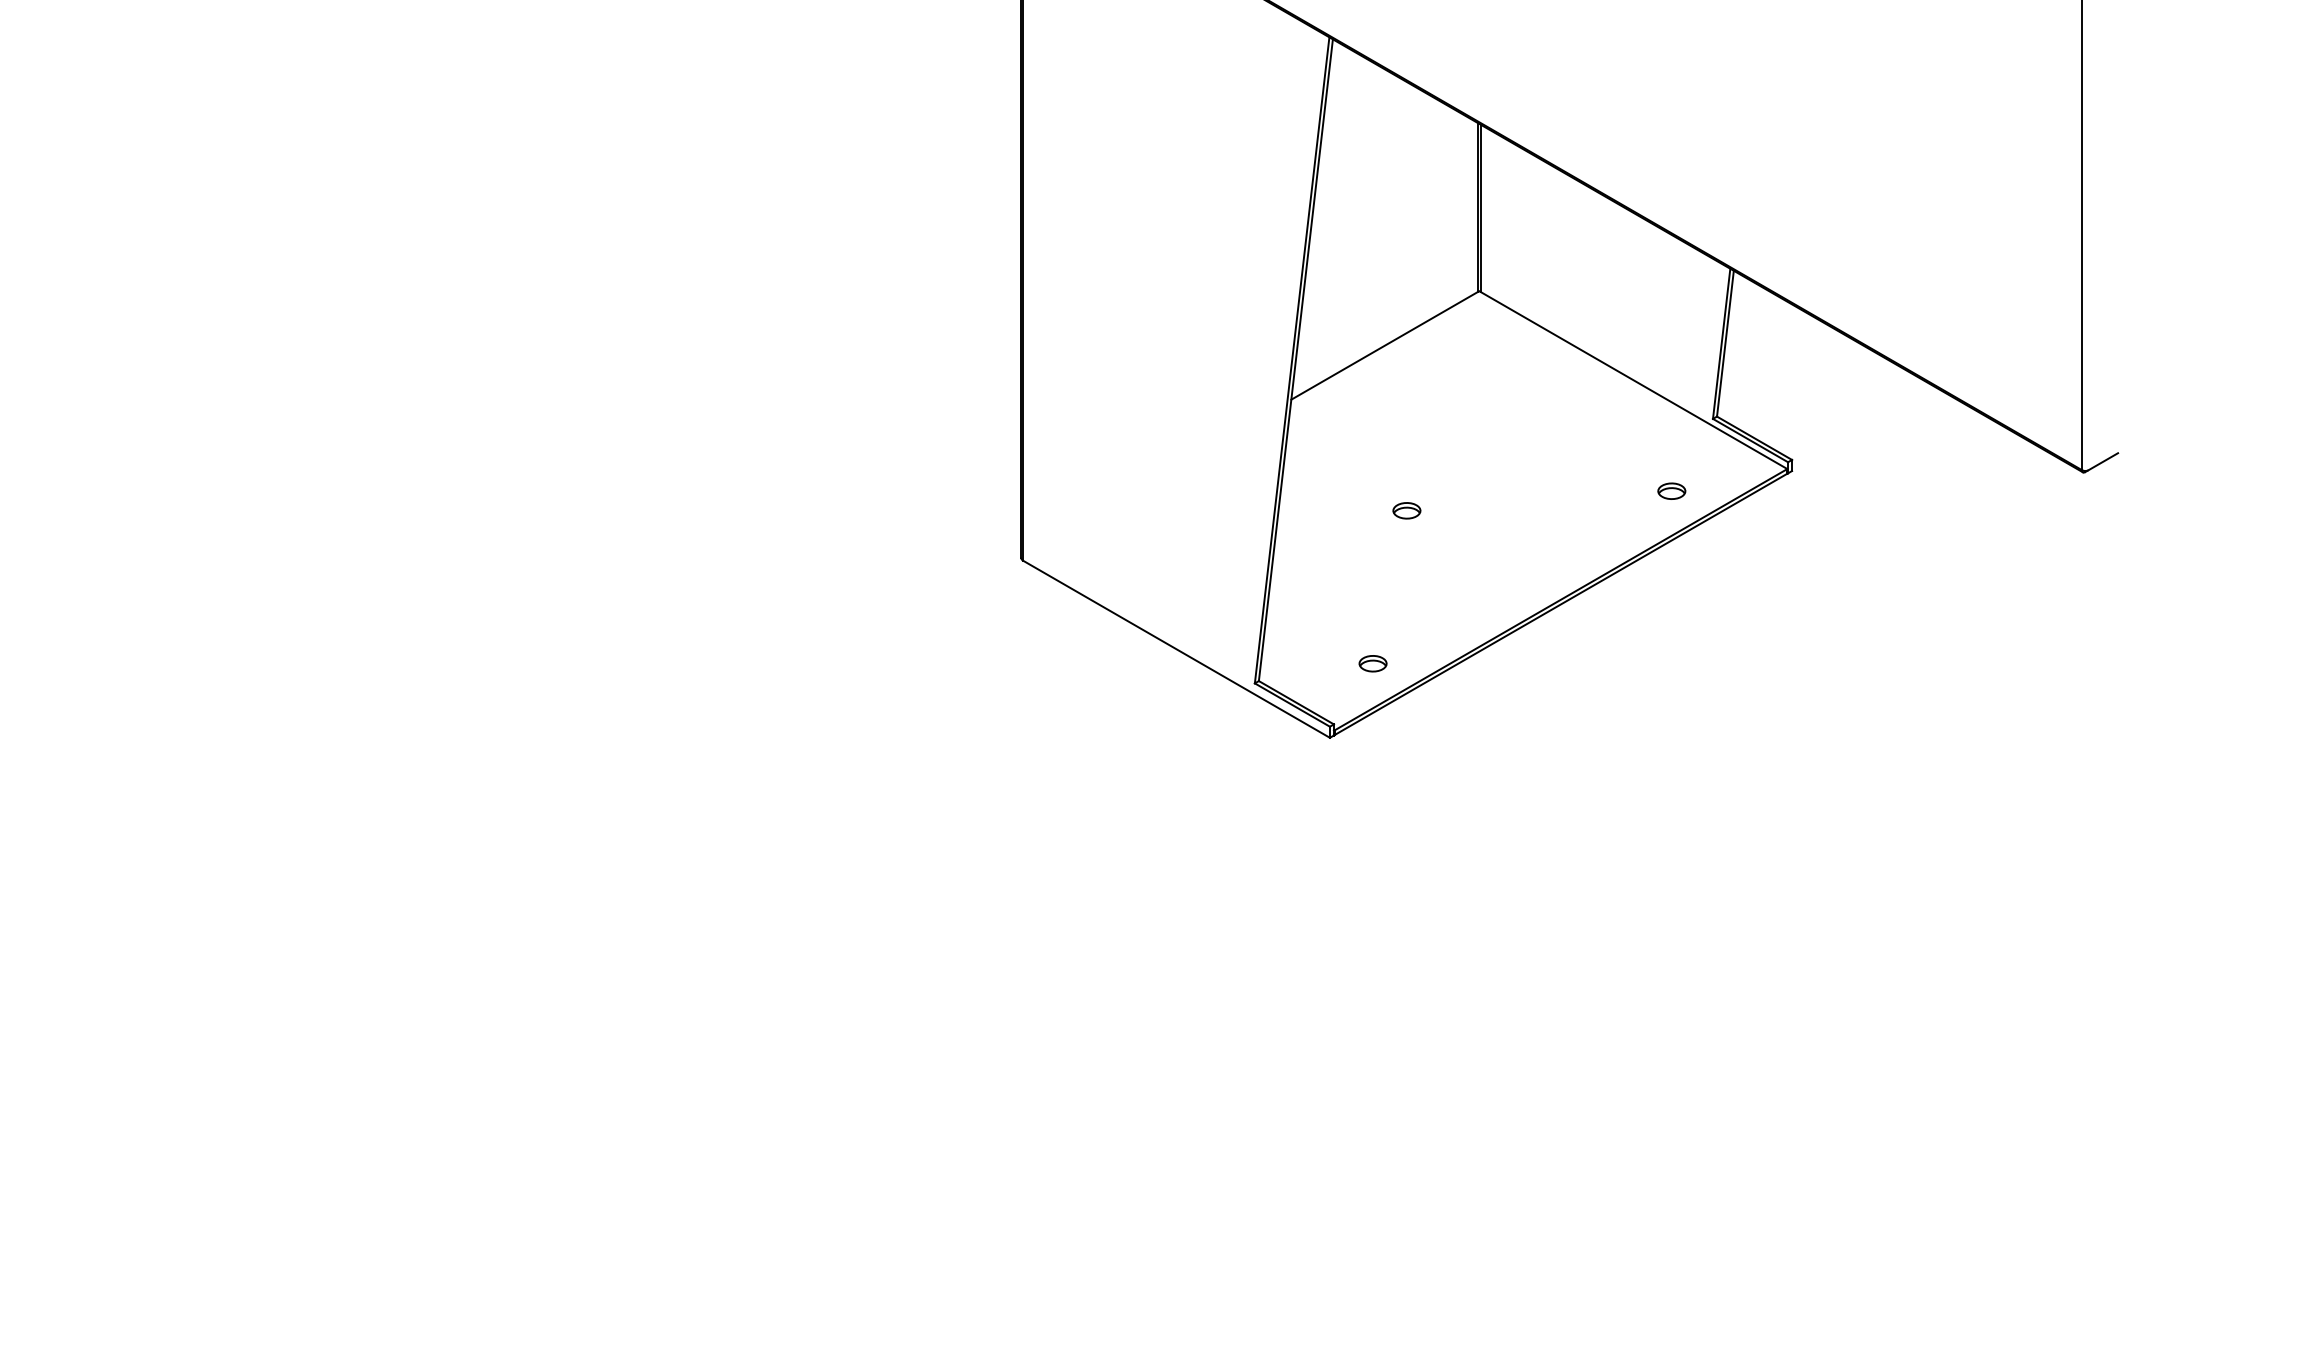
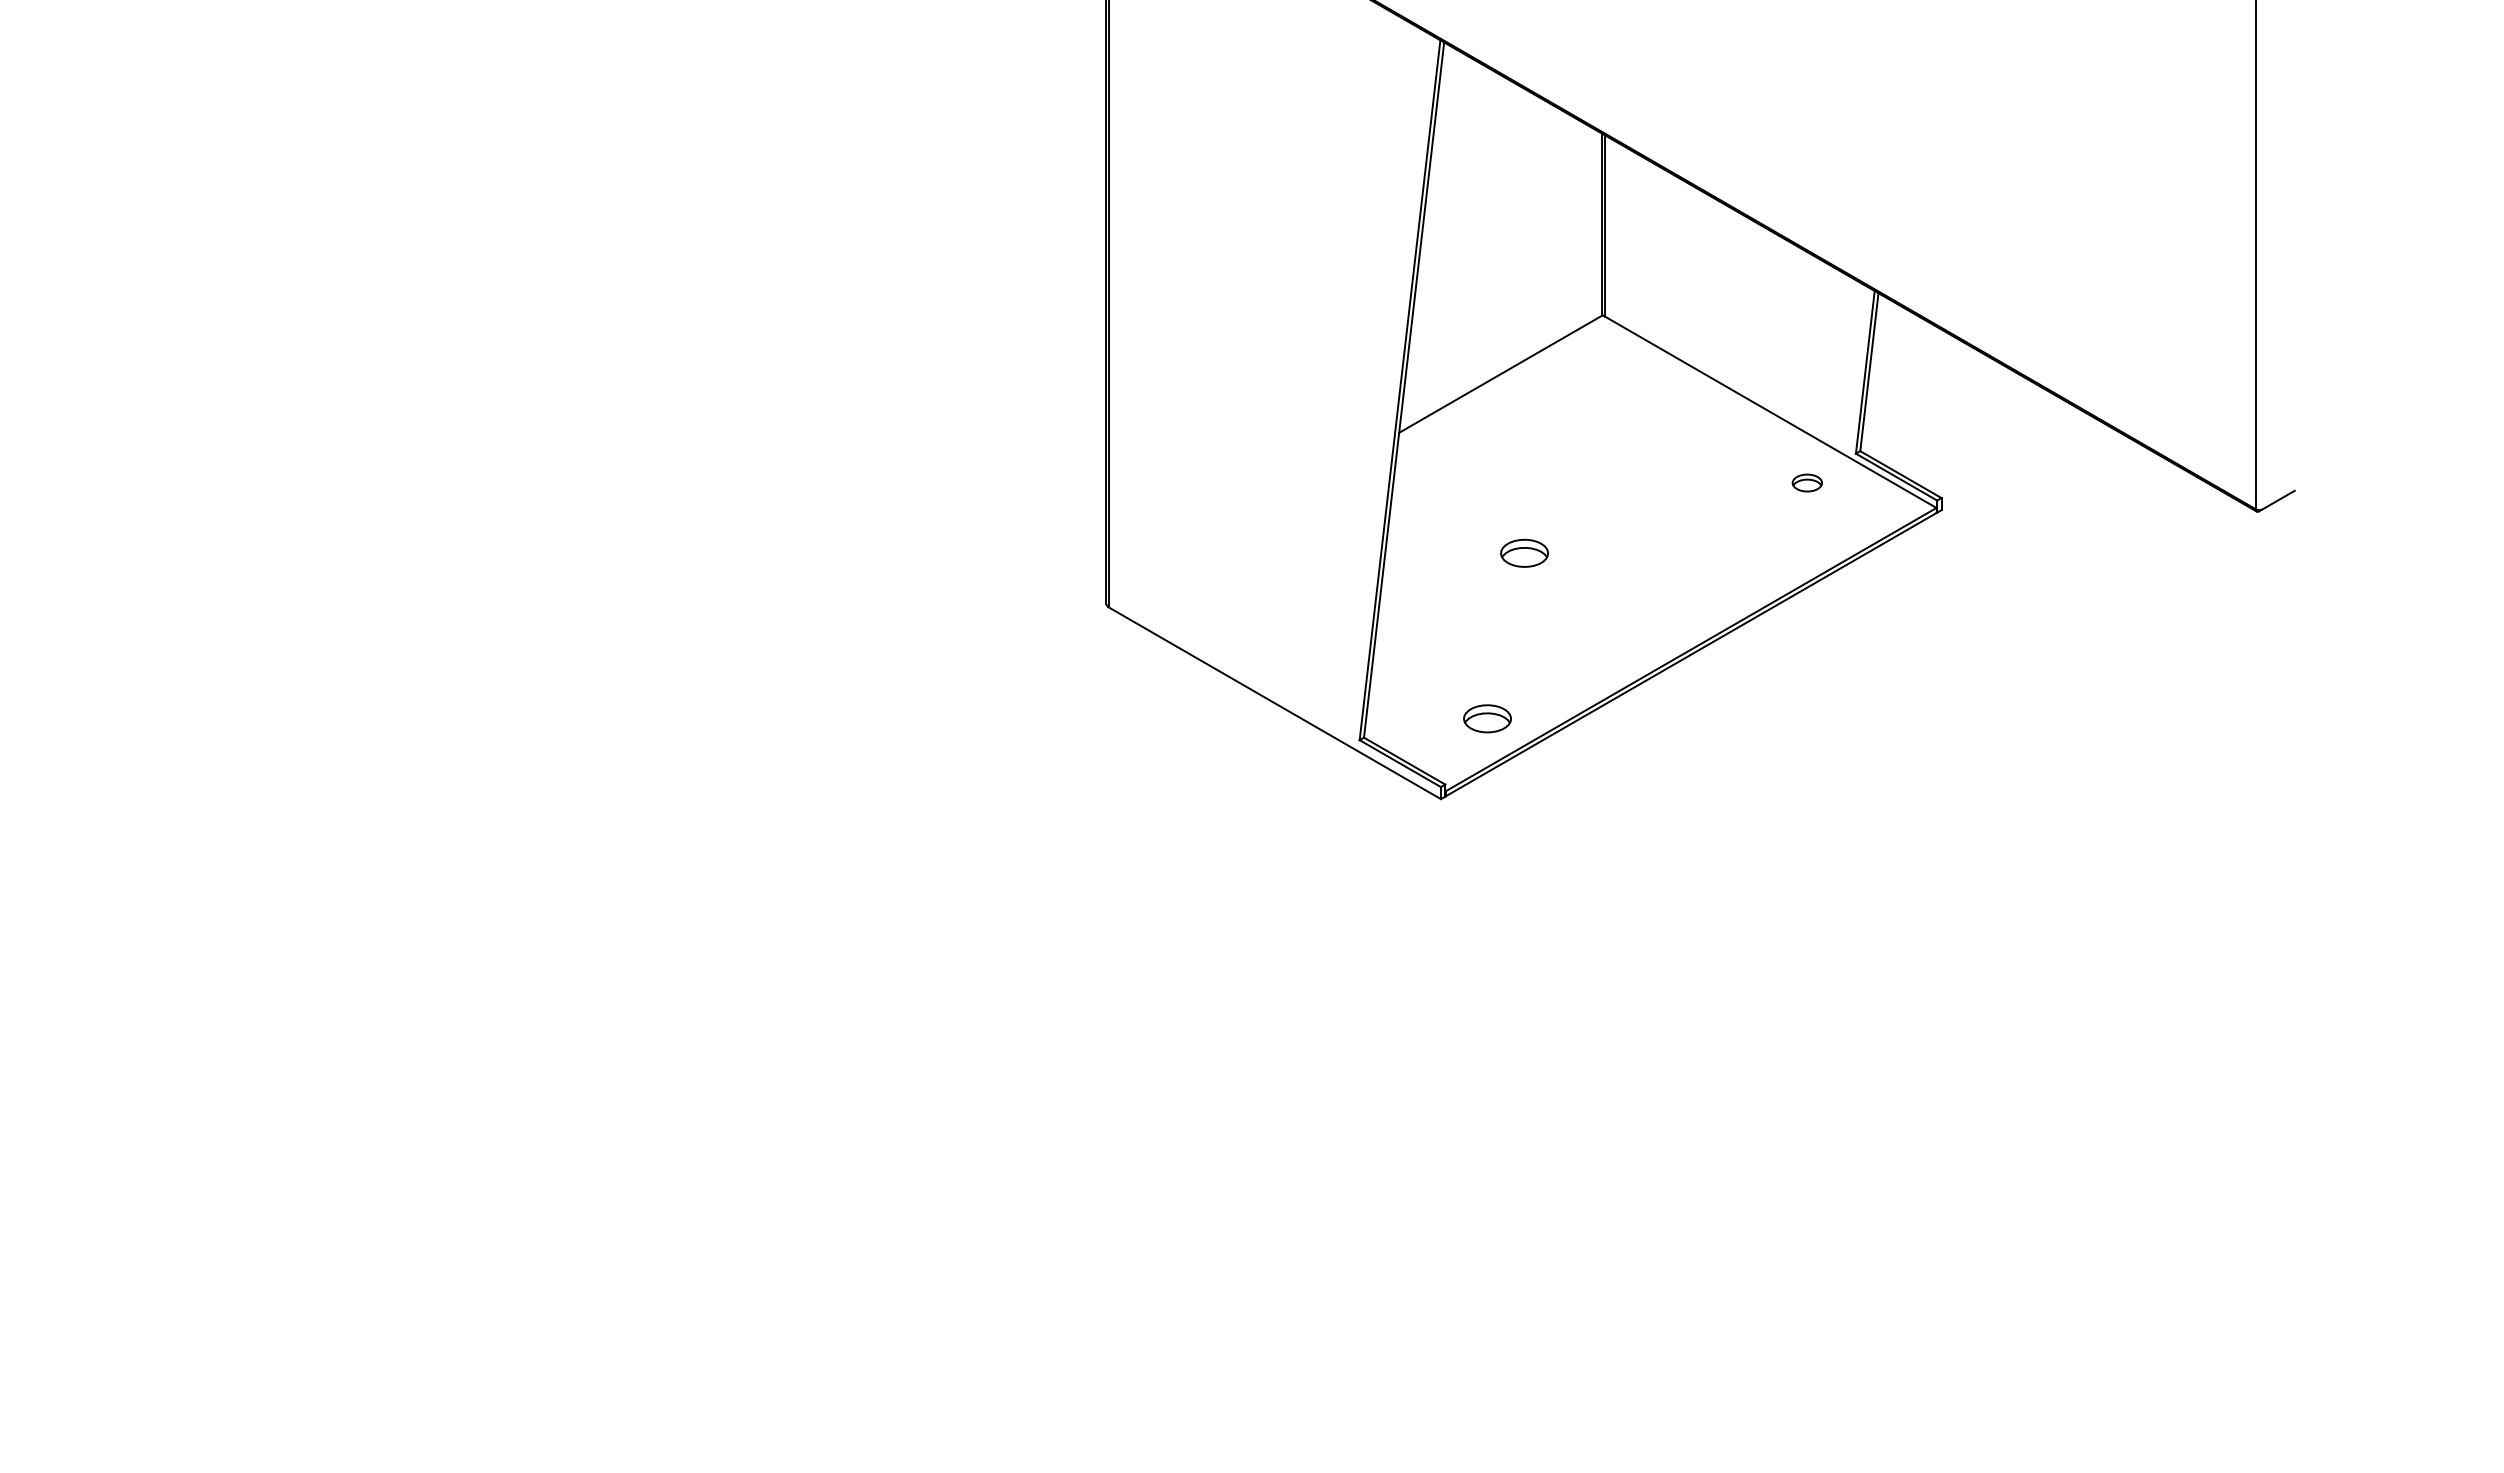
part: (1671, 490) -> (1806, 482), moved
part: (1406, 510) -> (1523, 552), size x1.6
part: (1372, 663) -> (1487, 718), size x1.6

